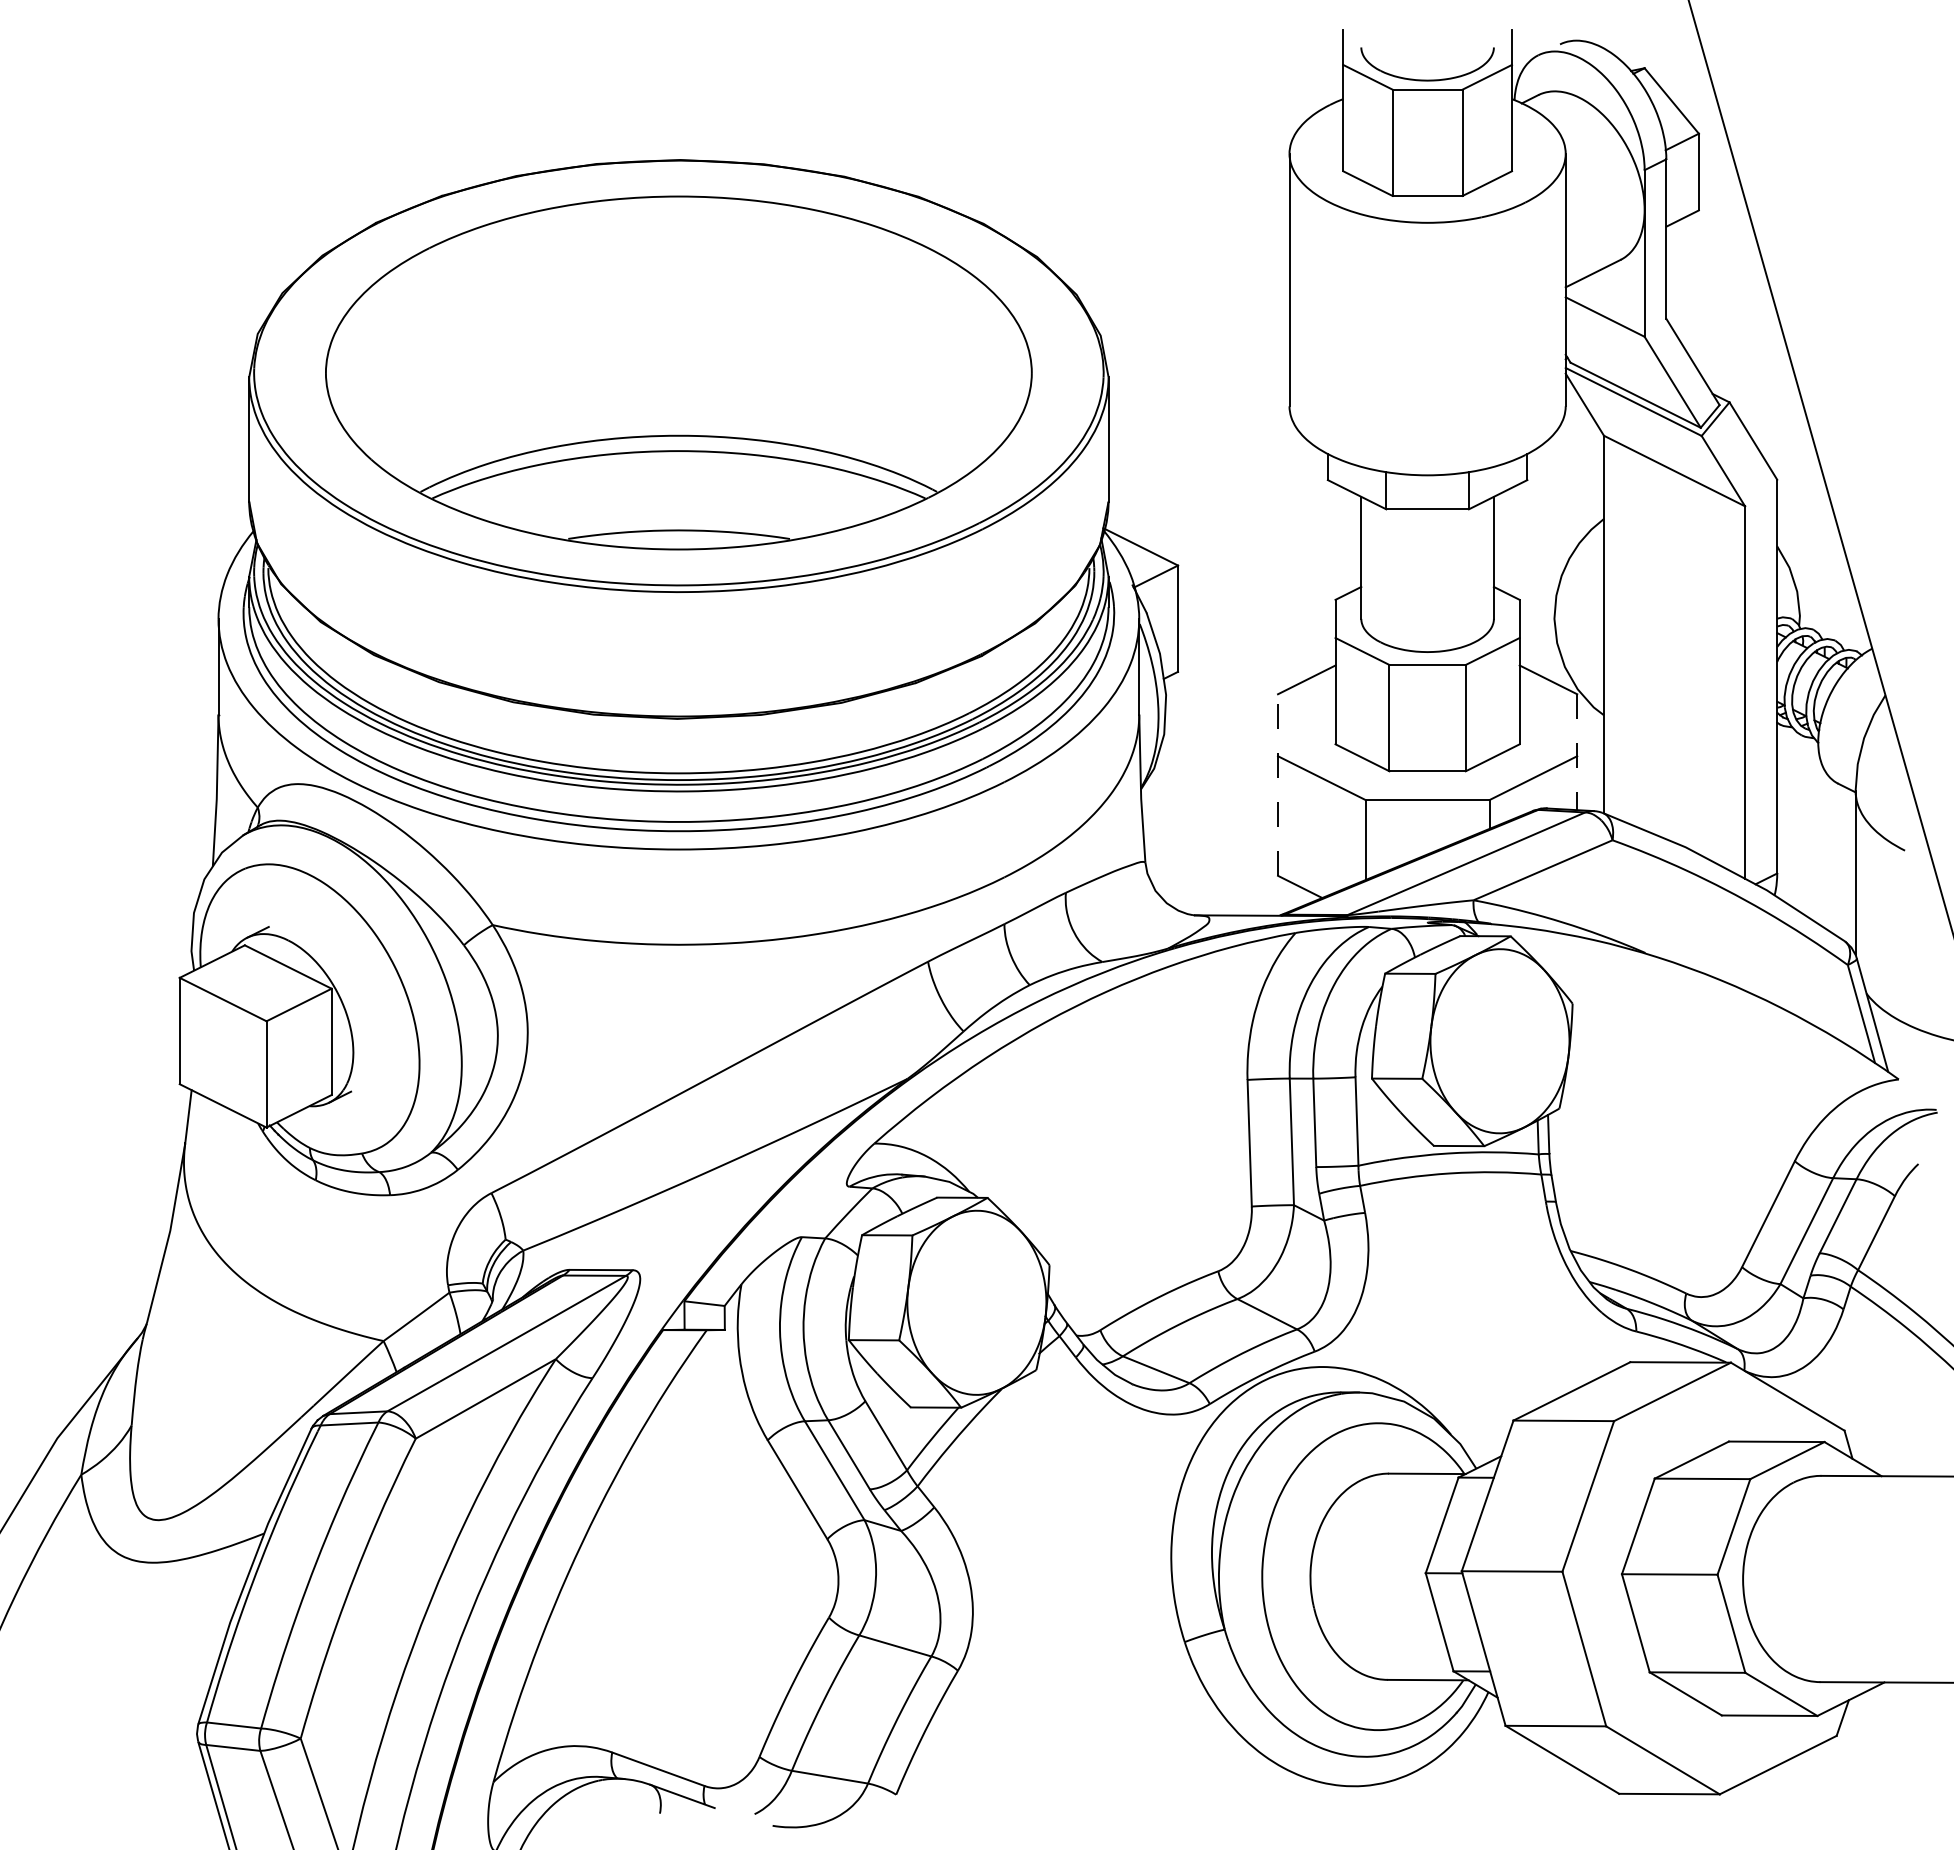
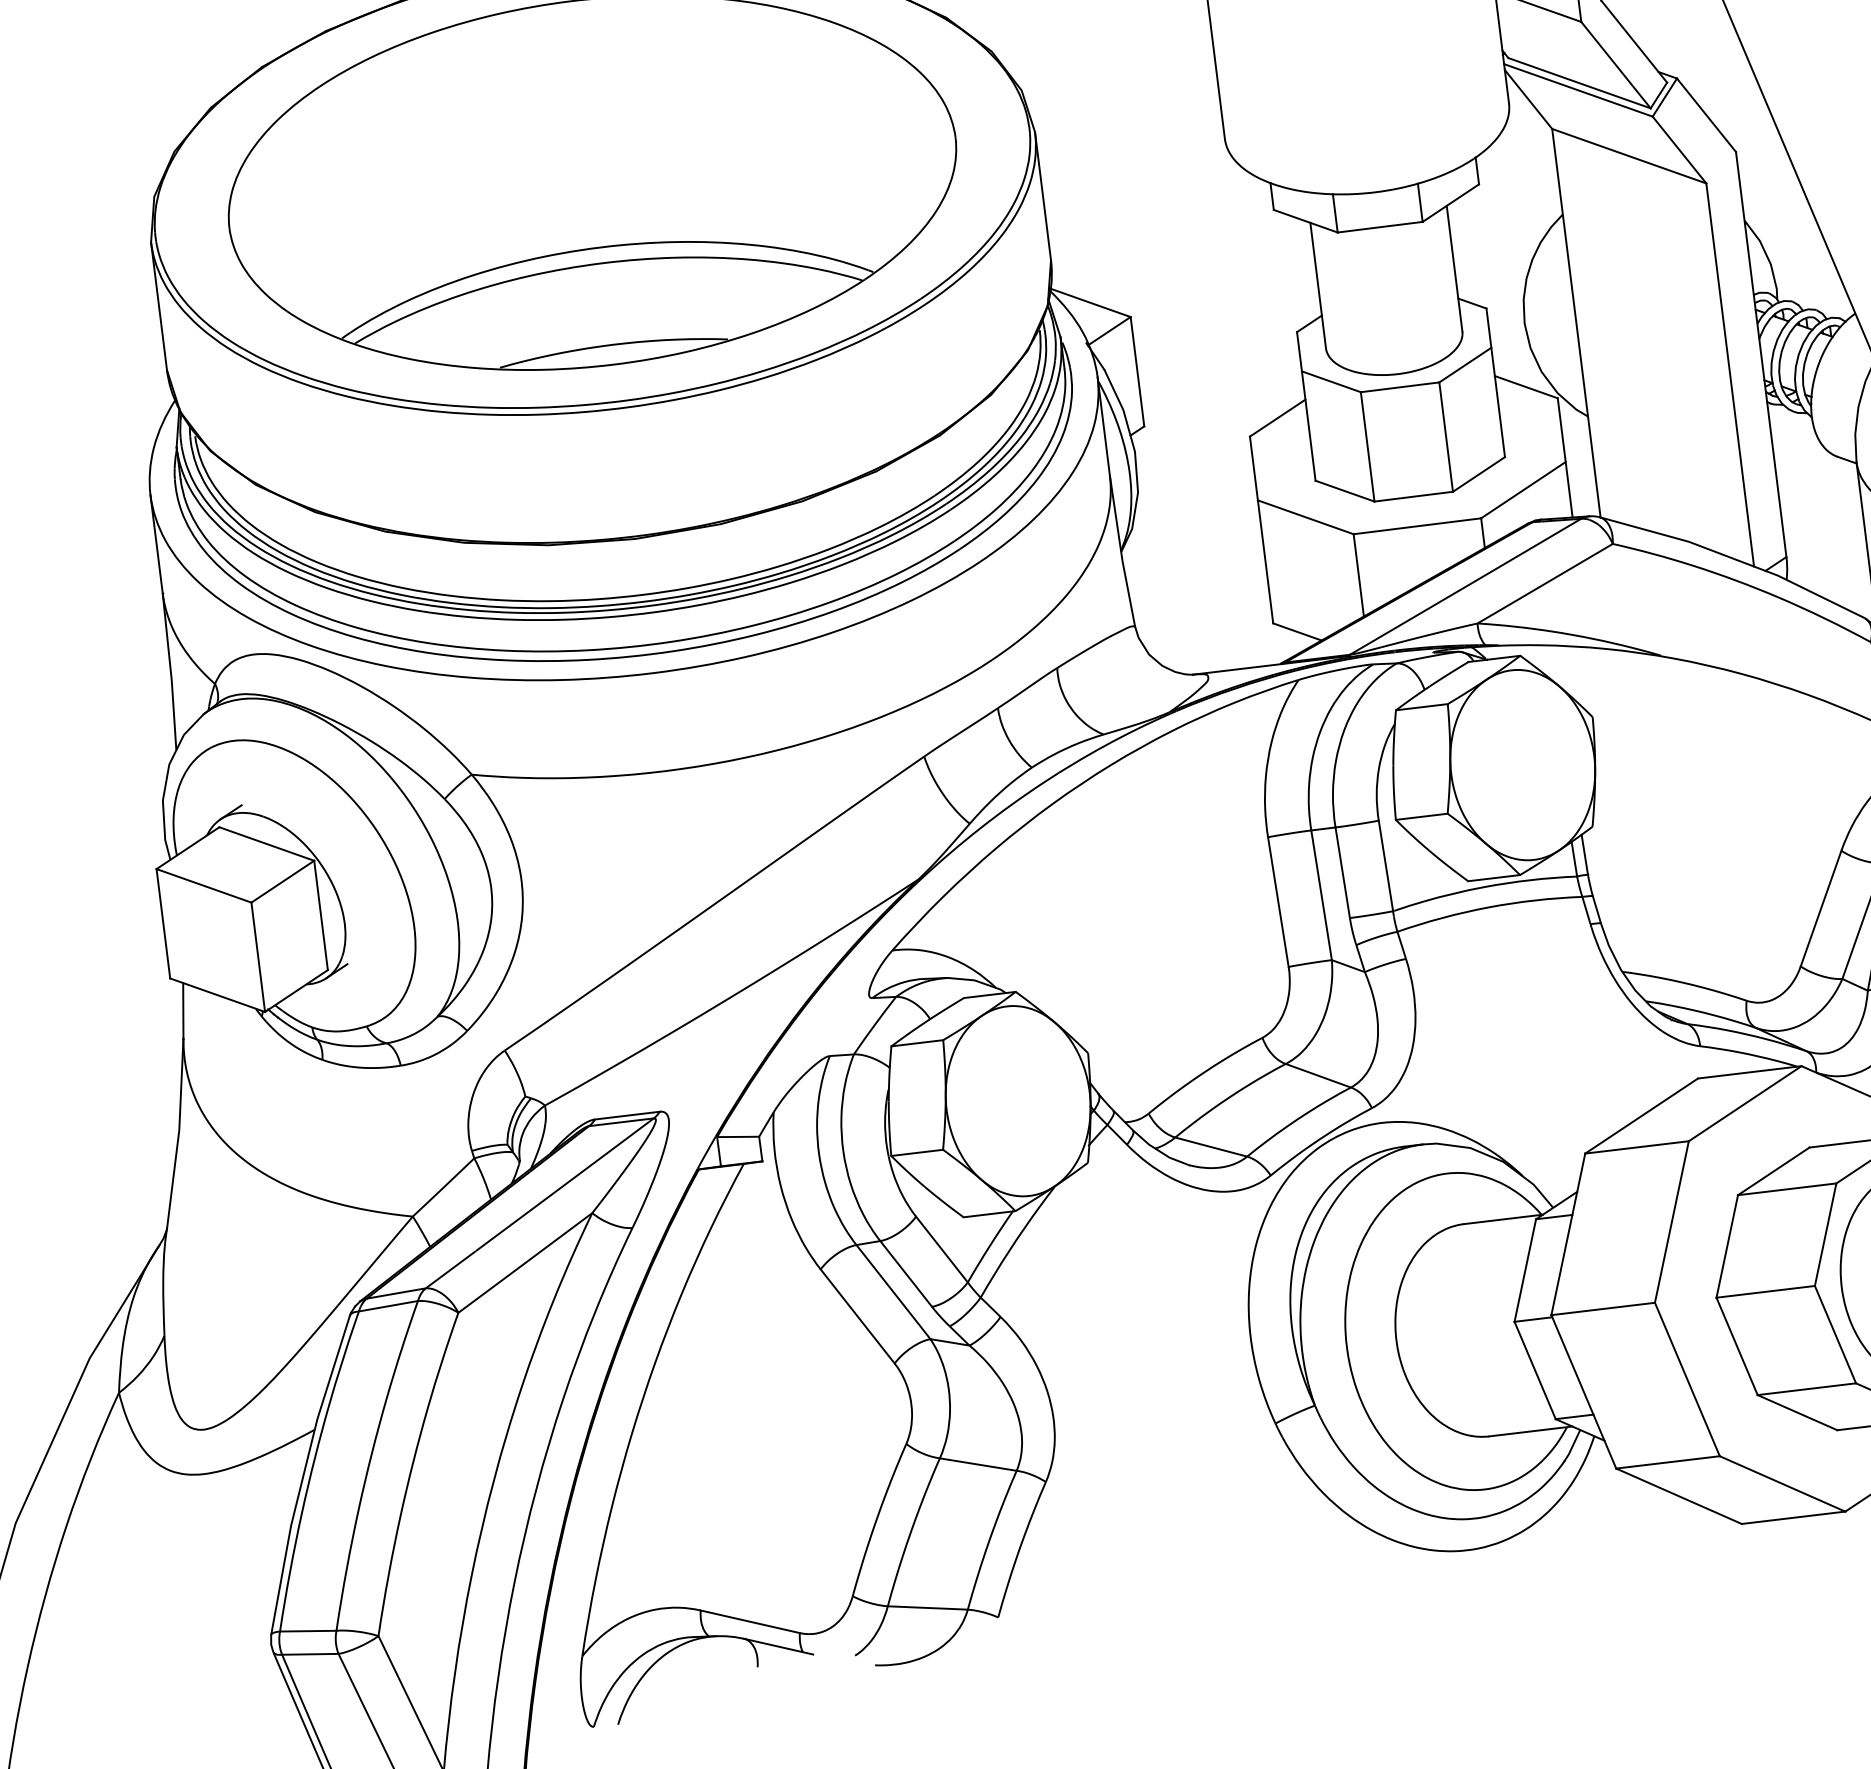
line: (1577, 752) -> (1565, 458), dashed -> solid
line: (1278, 785) -> (1262, 530), dashed -> solid

